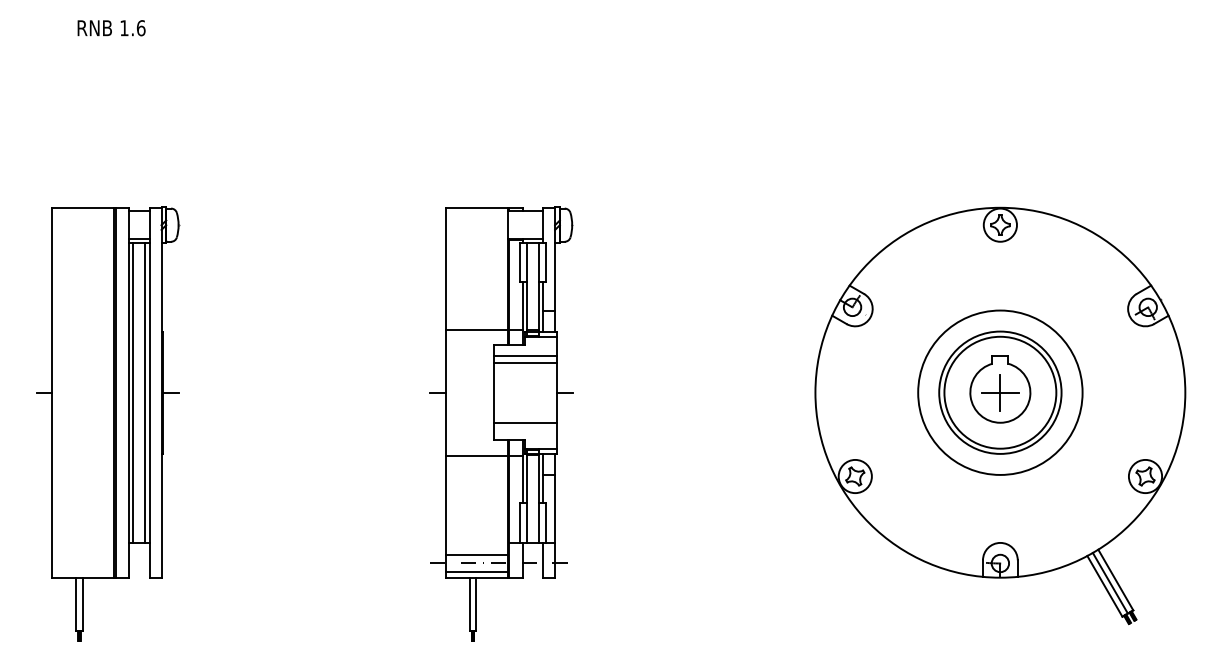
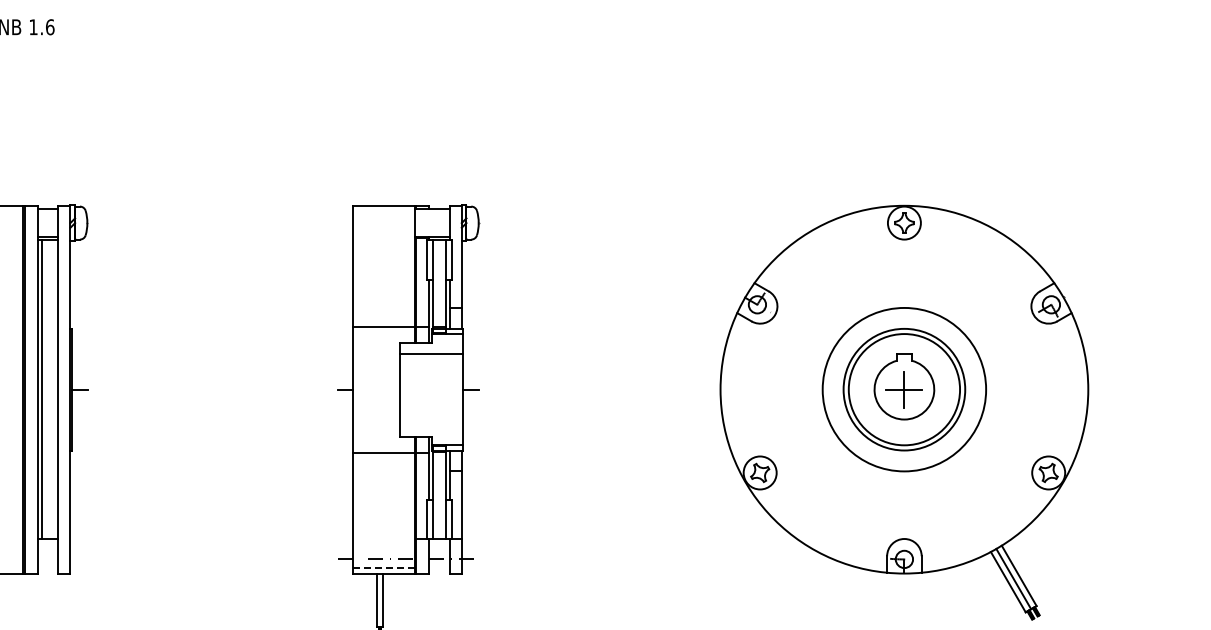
line: (524, 362) -> (431, 359), removed
line: (145, 392) -> (54, 389), removed
line: (524, 422) -> (431, 419), removed
line: (476, 554) -> (383, 550), removed
line: (476, 572) -> (383, 568), solid -> dashed

